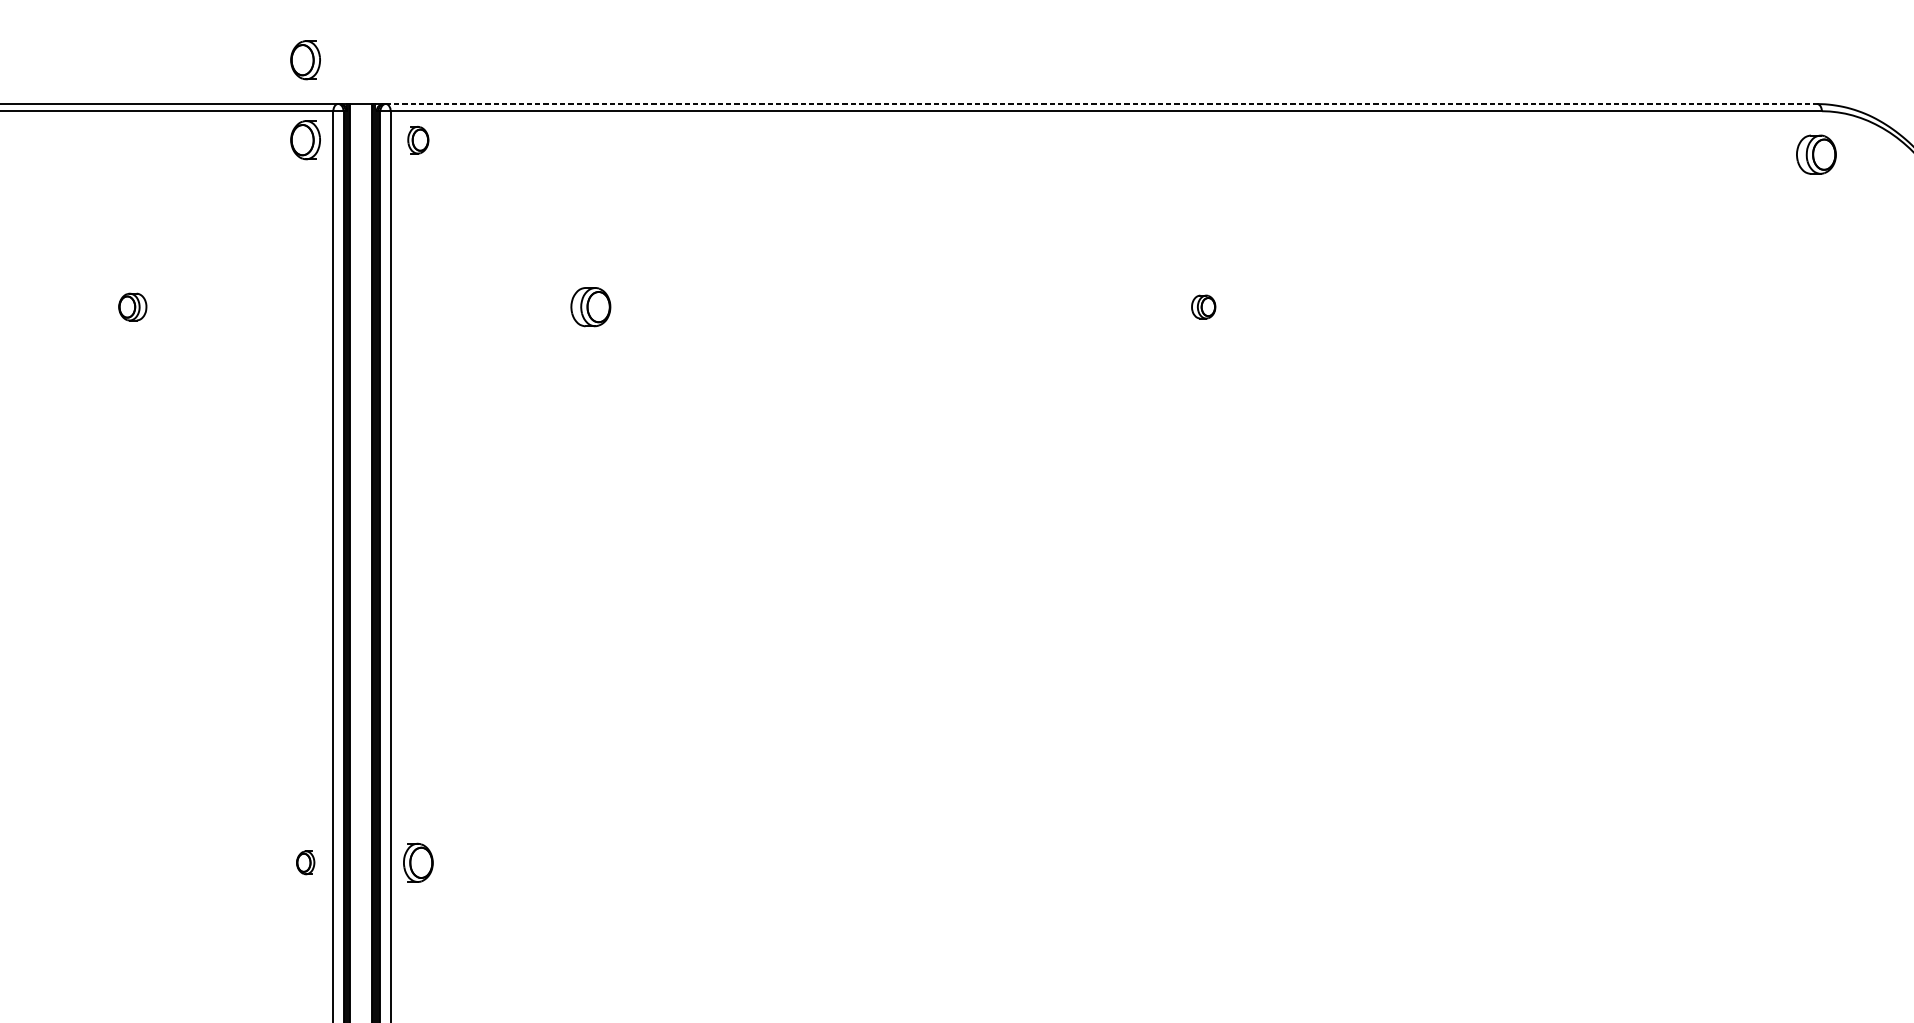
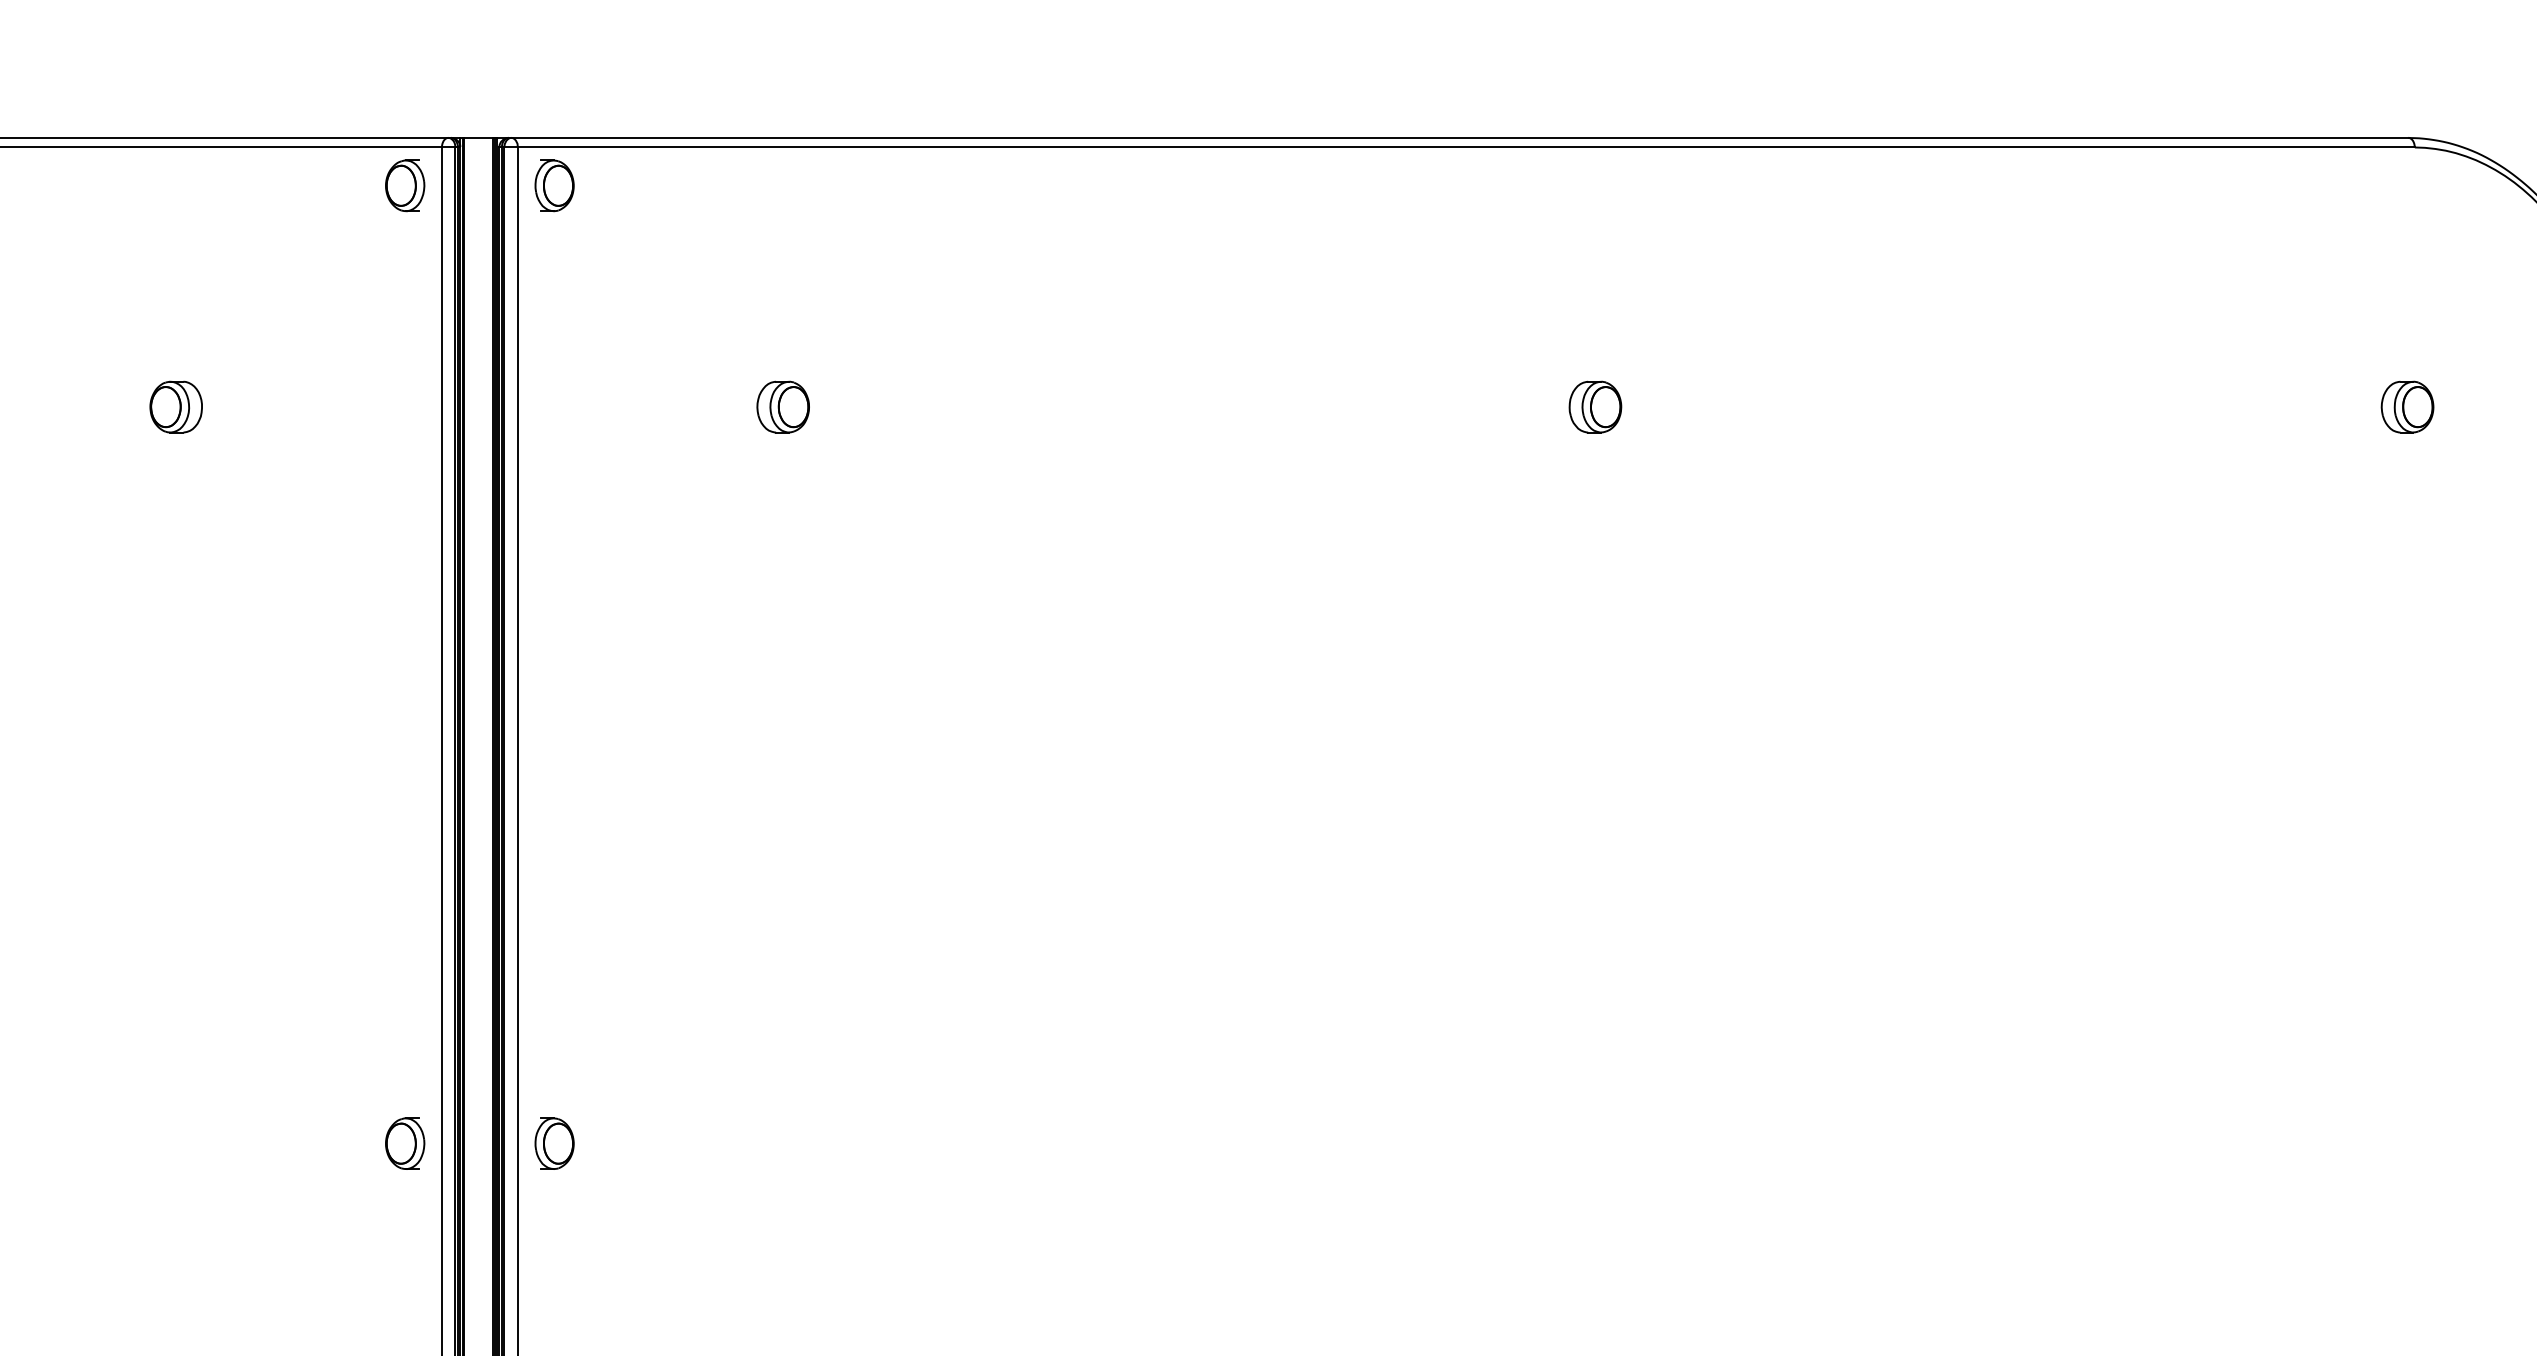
part: (305, 59) -> (405, 79), removed
line: (1101, 103) -> (1460, 137), dashed -> solid
part: (418, 139) -> (554, 185), size x1.43
part: (1816, 154) -> (2407, 406), moved
part: (132, 306) -> (175, 406), size x1.43
part: (1203, 306) -> (1595, 406), size x1.67
part: (305, 862) -> (405, 1143), size x1.67

